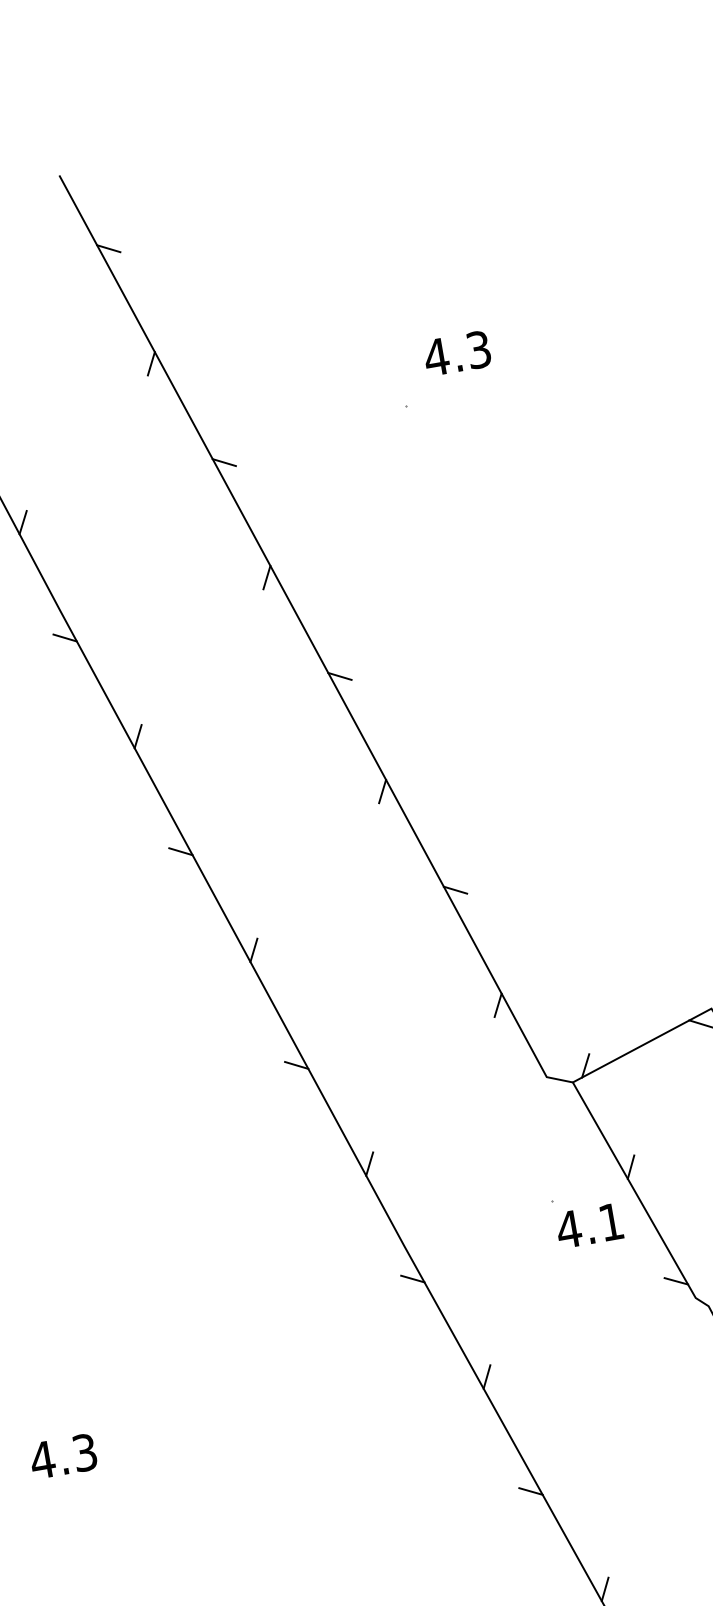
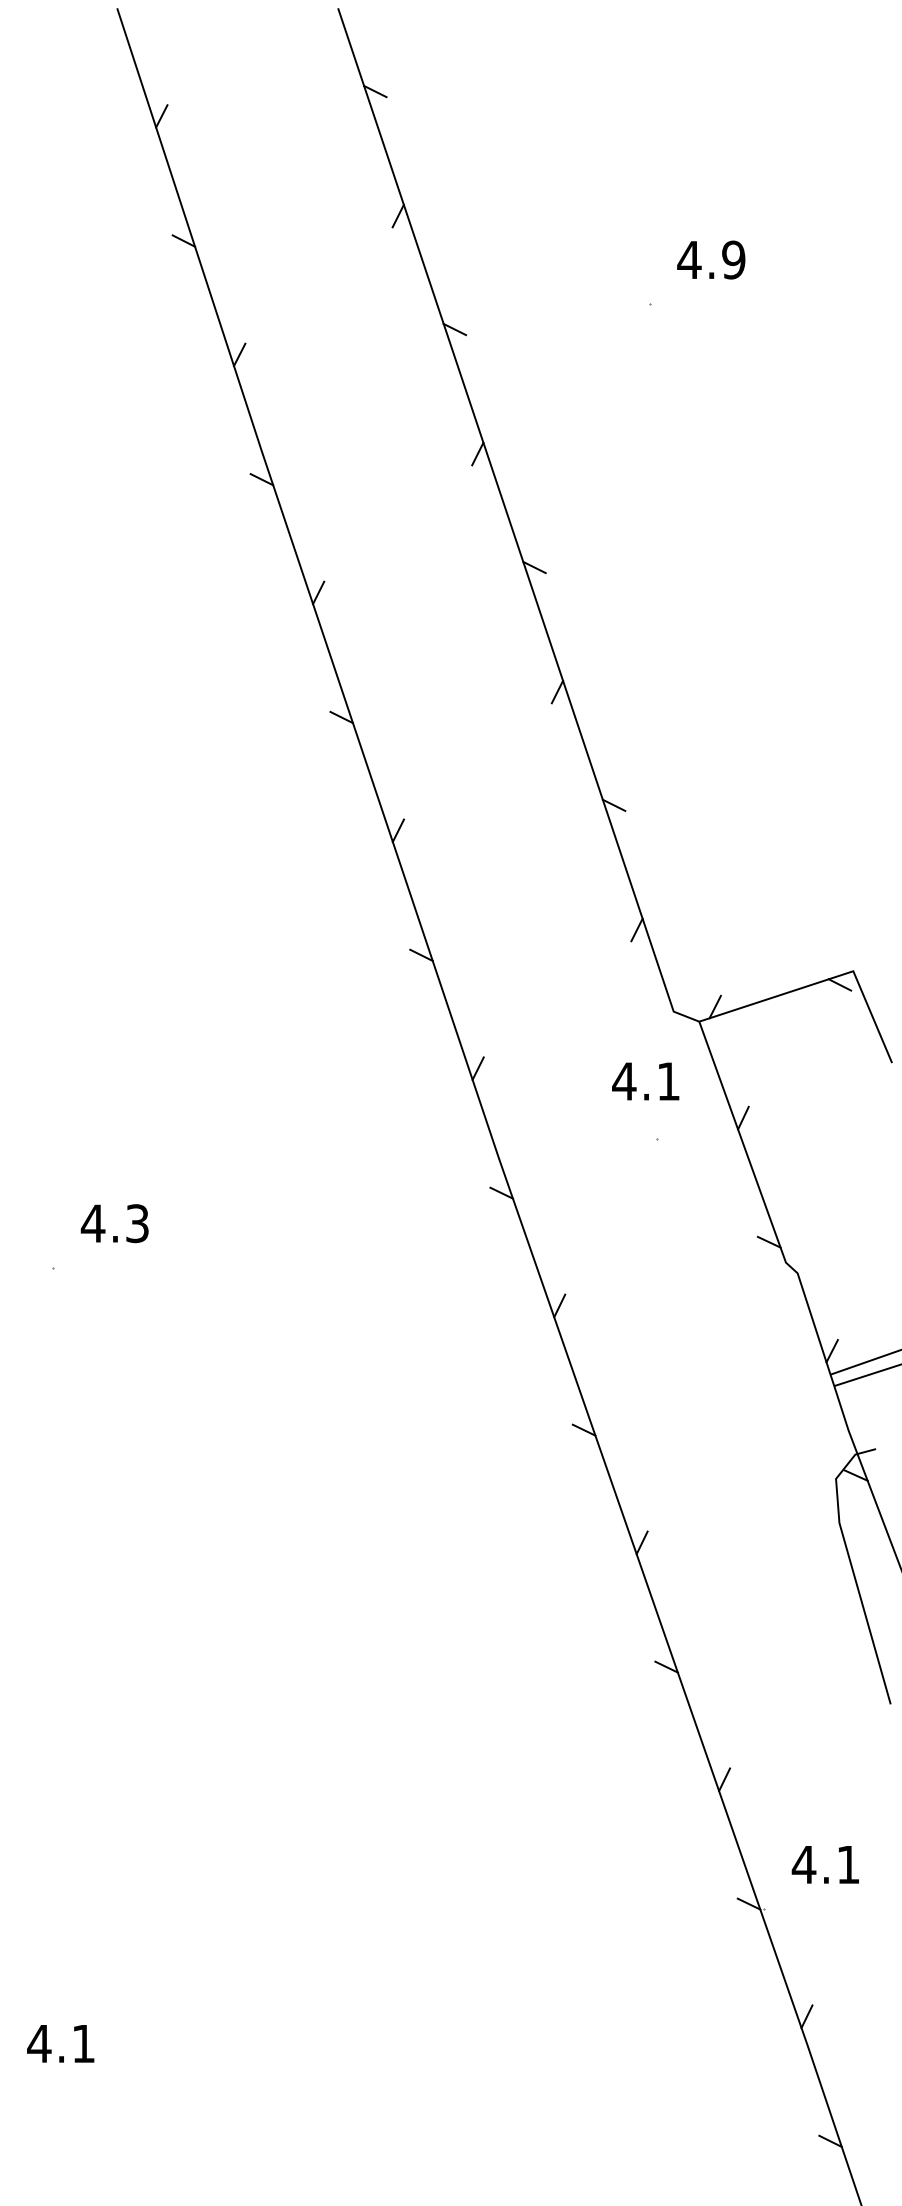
text: (478, 349) -> (733, 259), 4.3 -> 4.9
text: (589, 1225) -> (645, 1081), moved
text: (63, 1456) -> (114, 1223), moved

